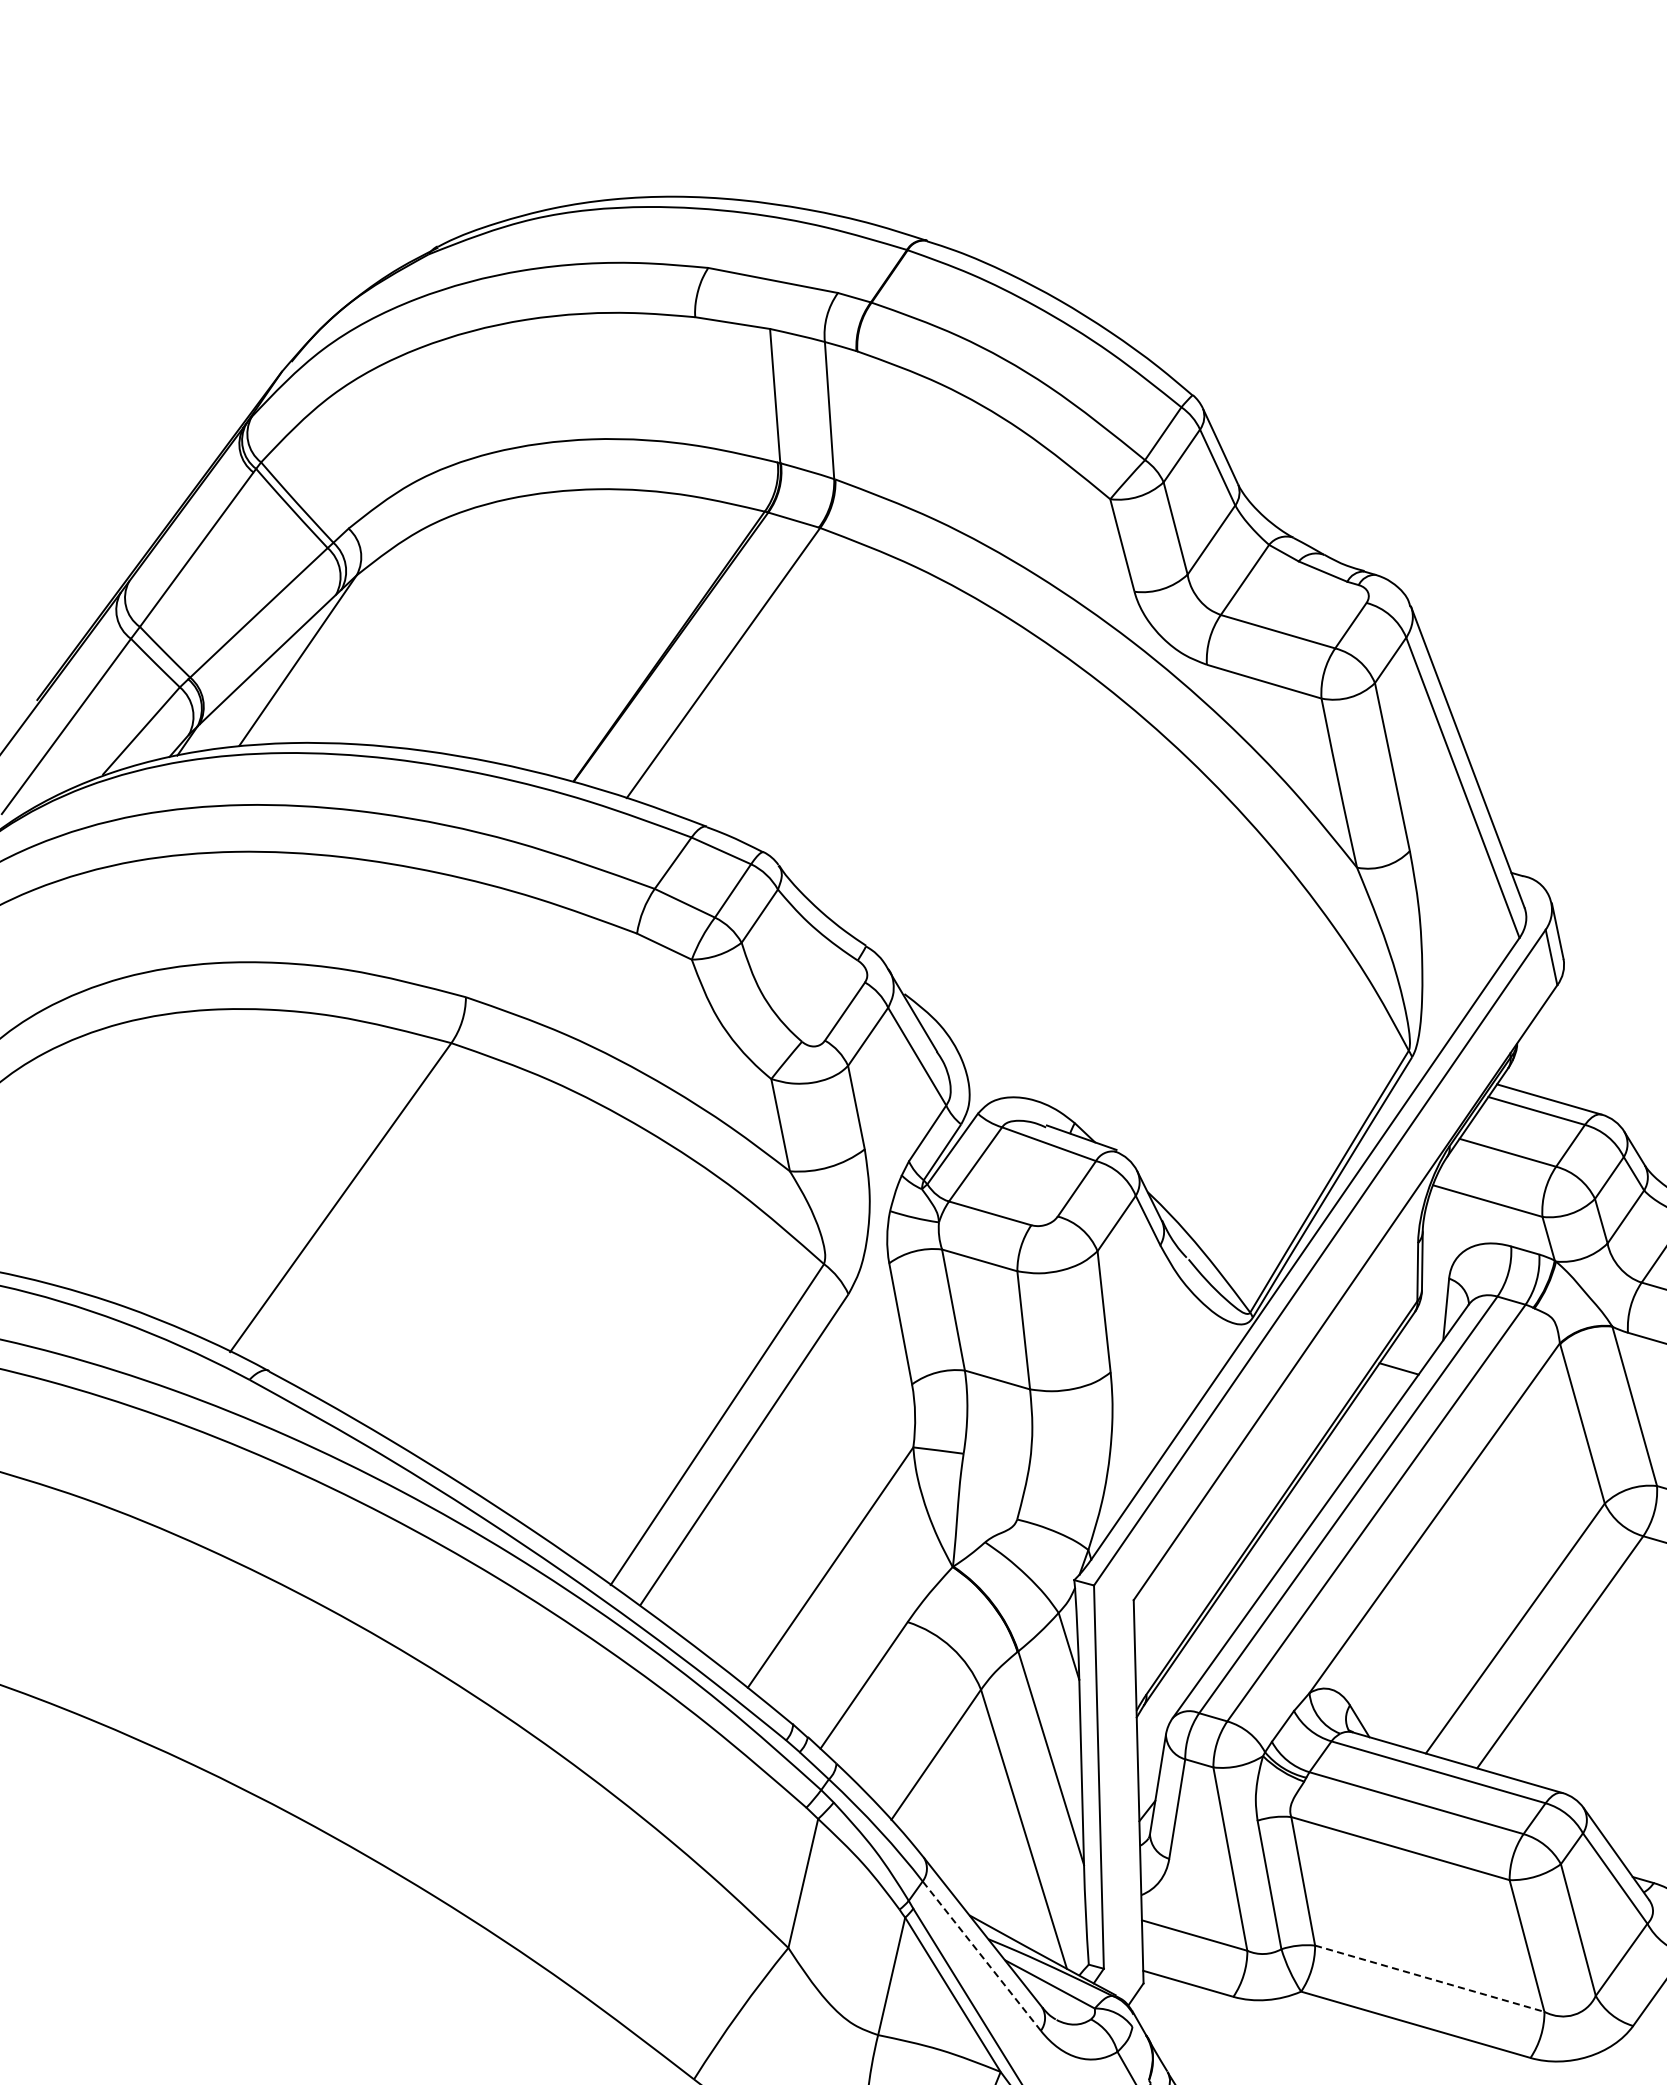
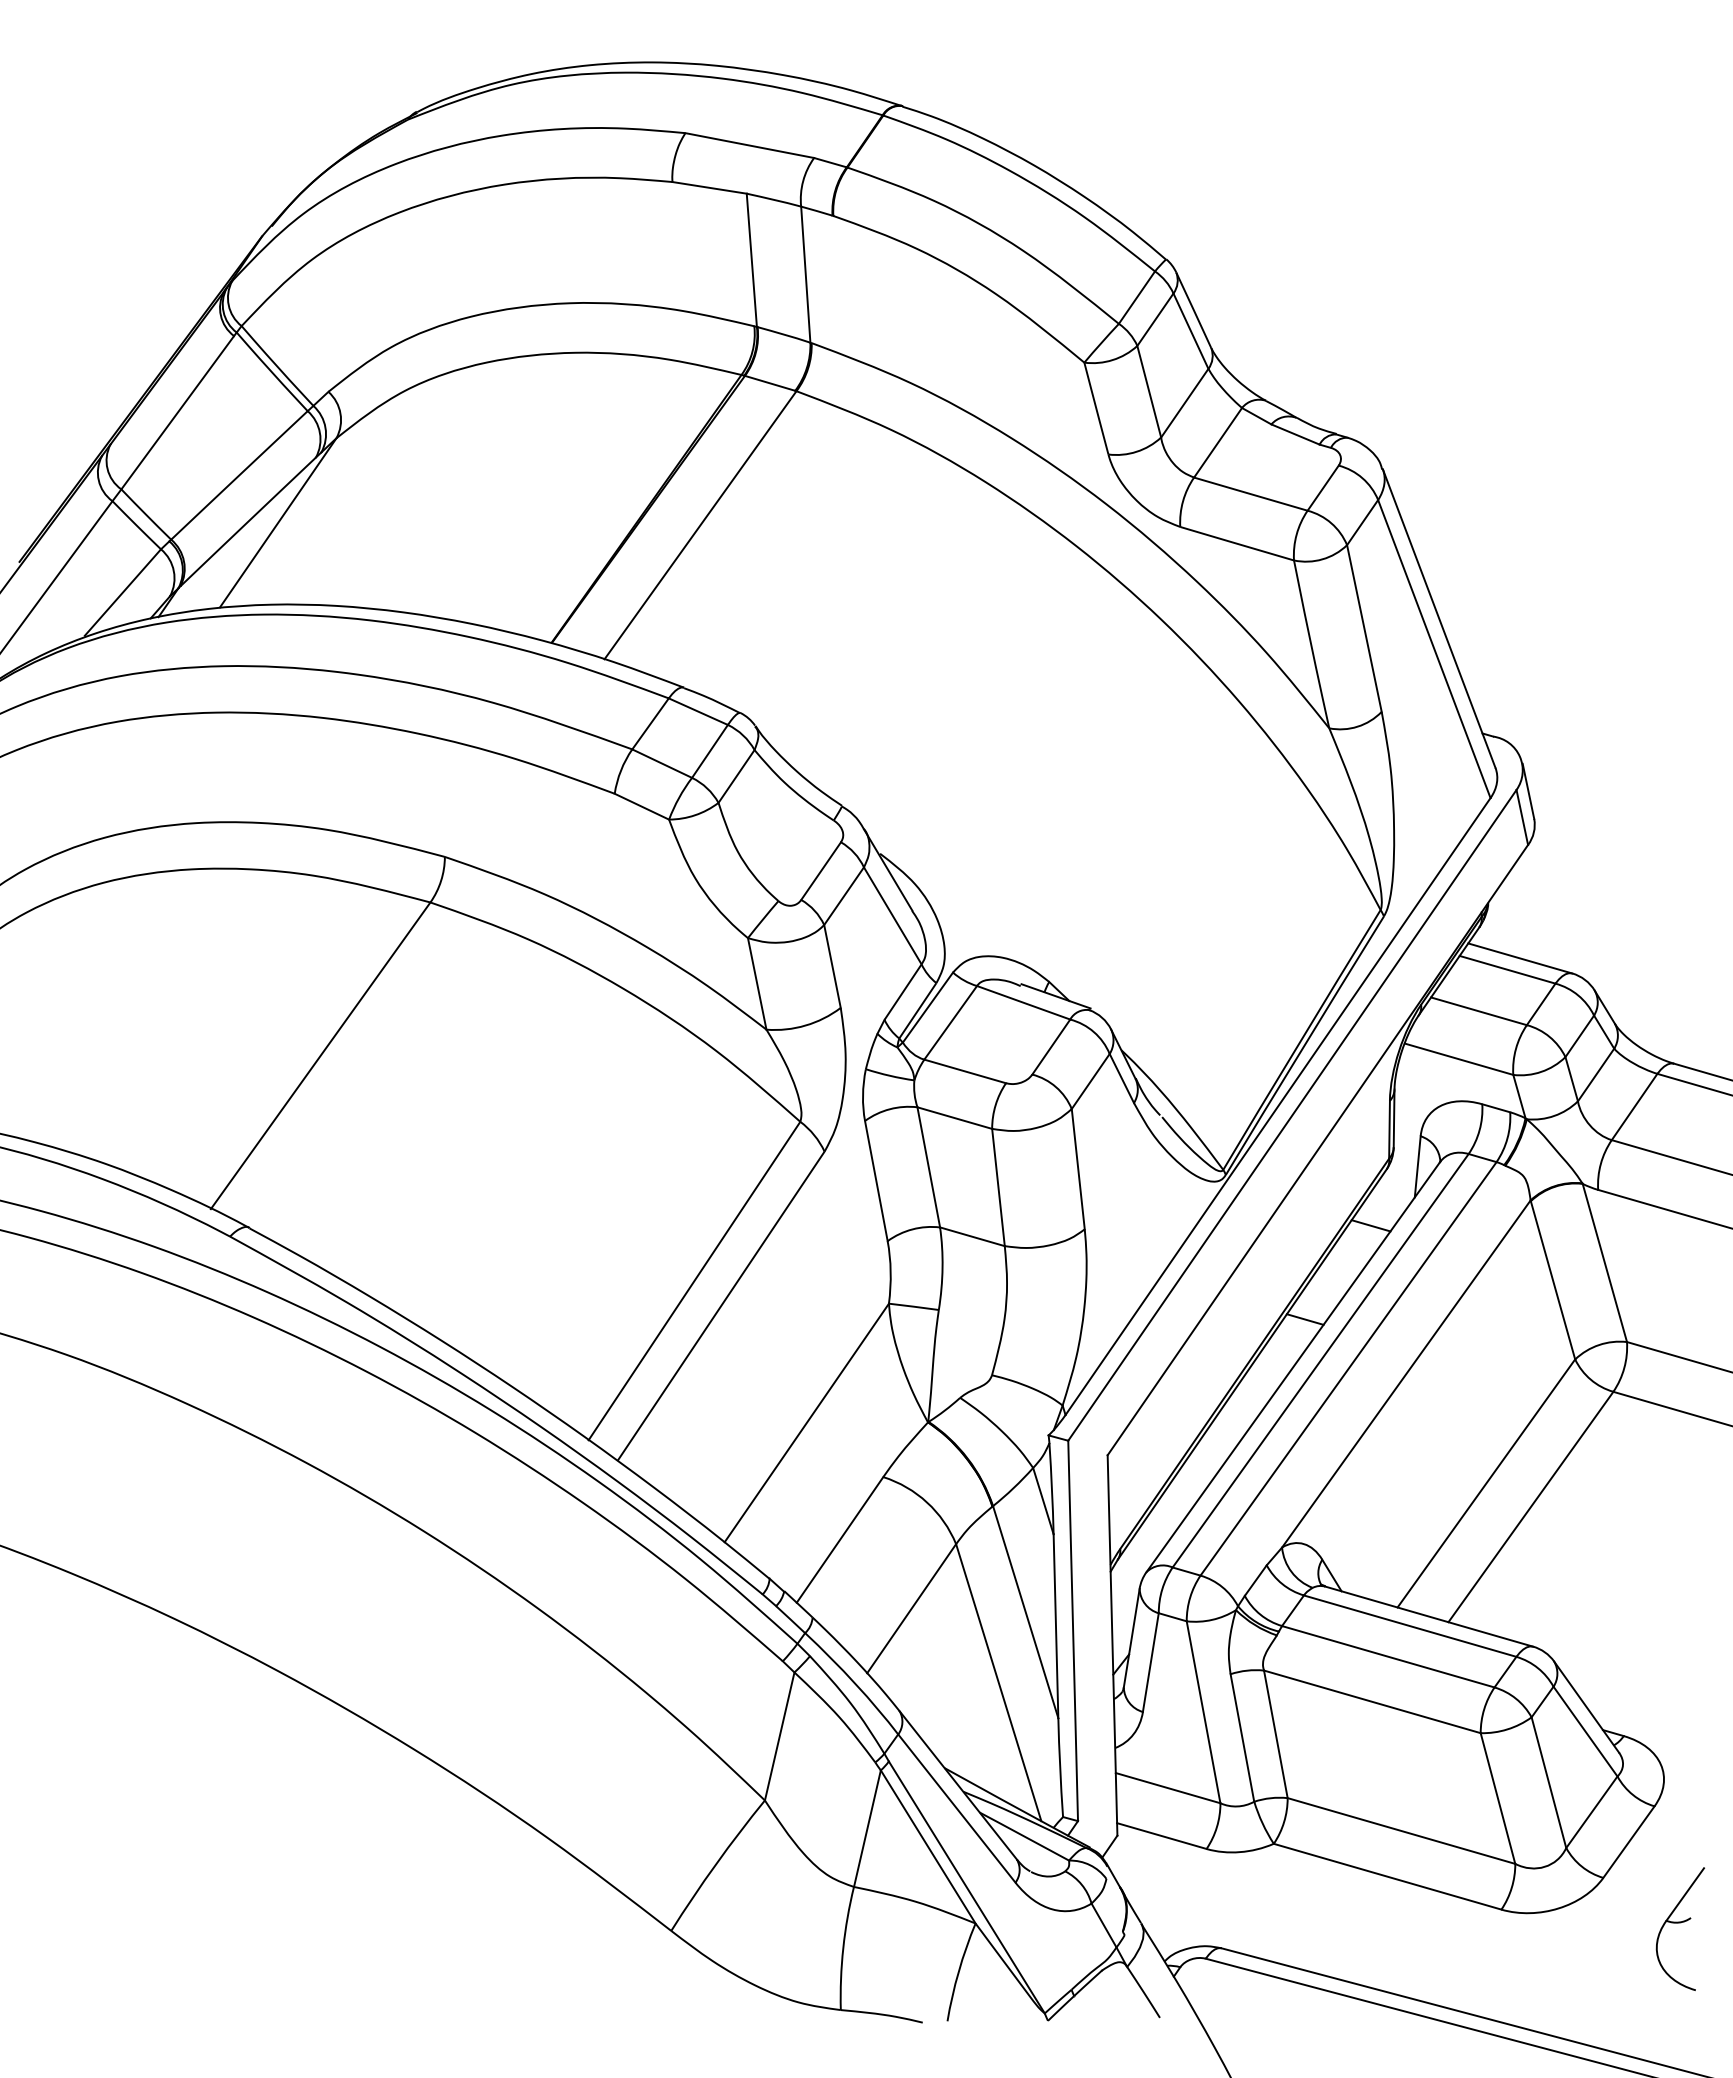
line: (1332, 1463) -> (1304, 1319), added
line: (981, 1956) -> (956, 1808), dashed -> solid
line: (1429, 1979) -> (1401, 1831), dashed -> solid

